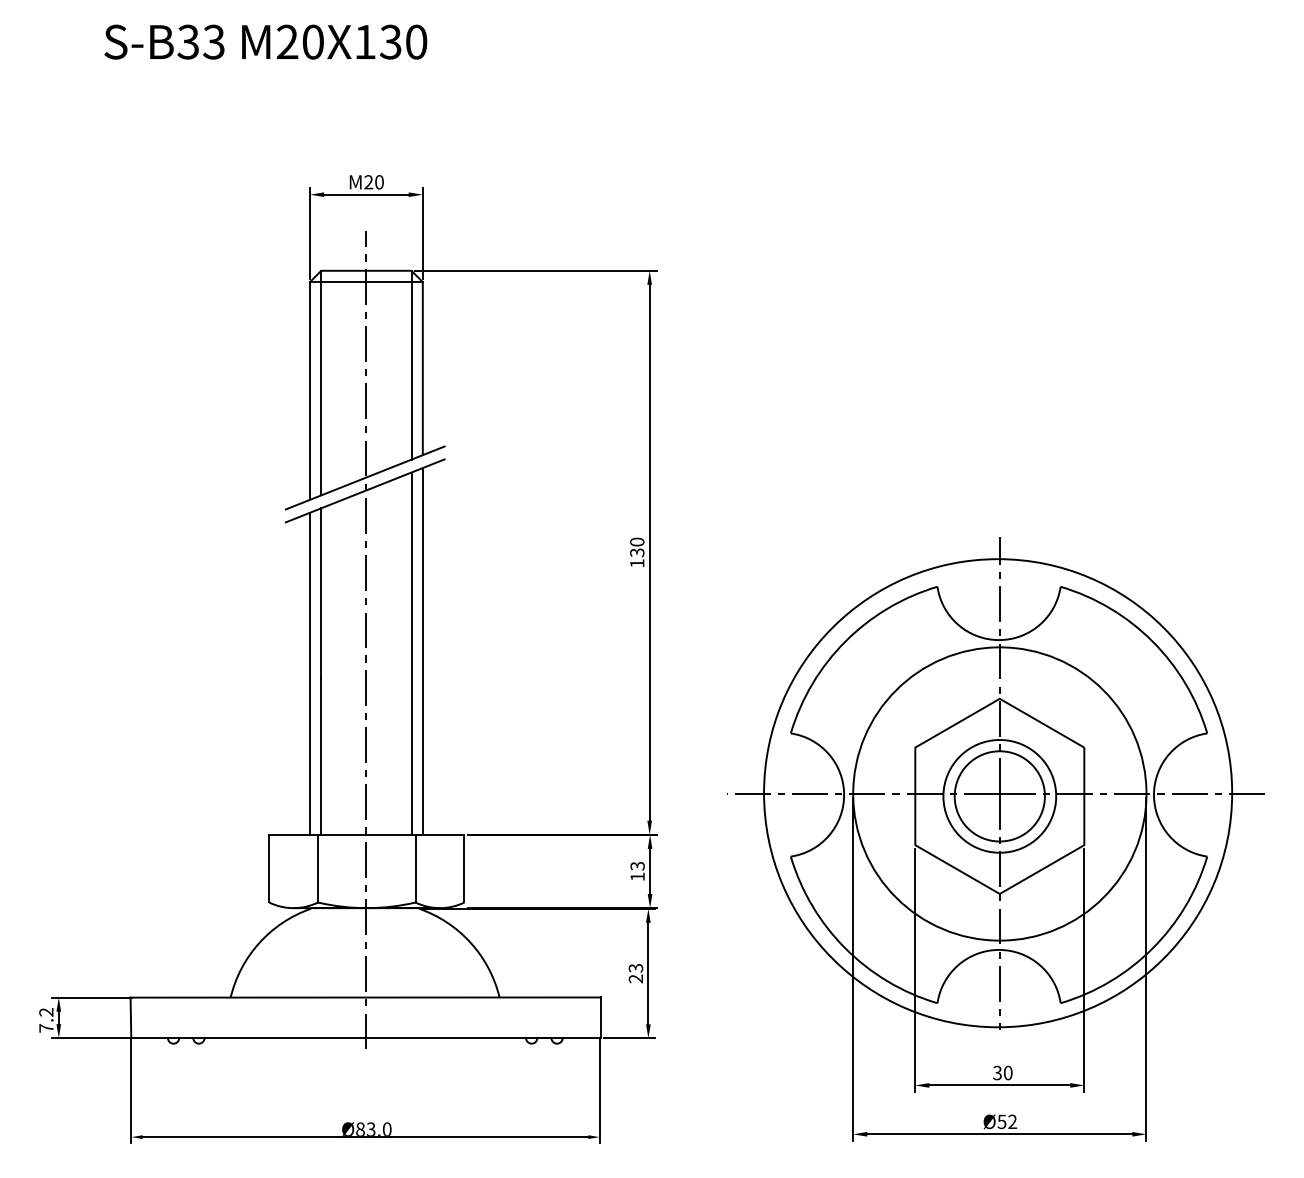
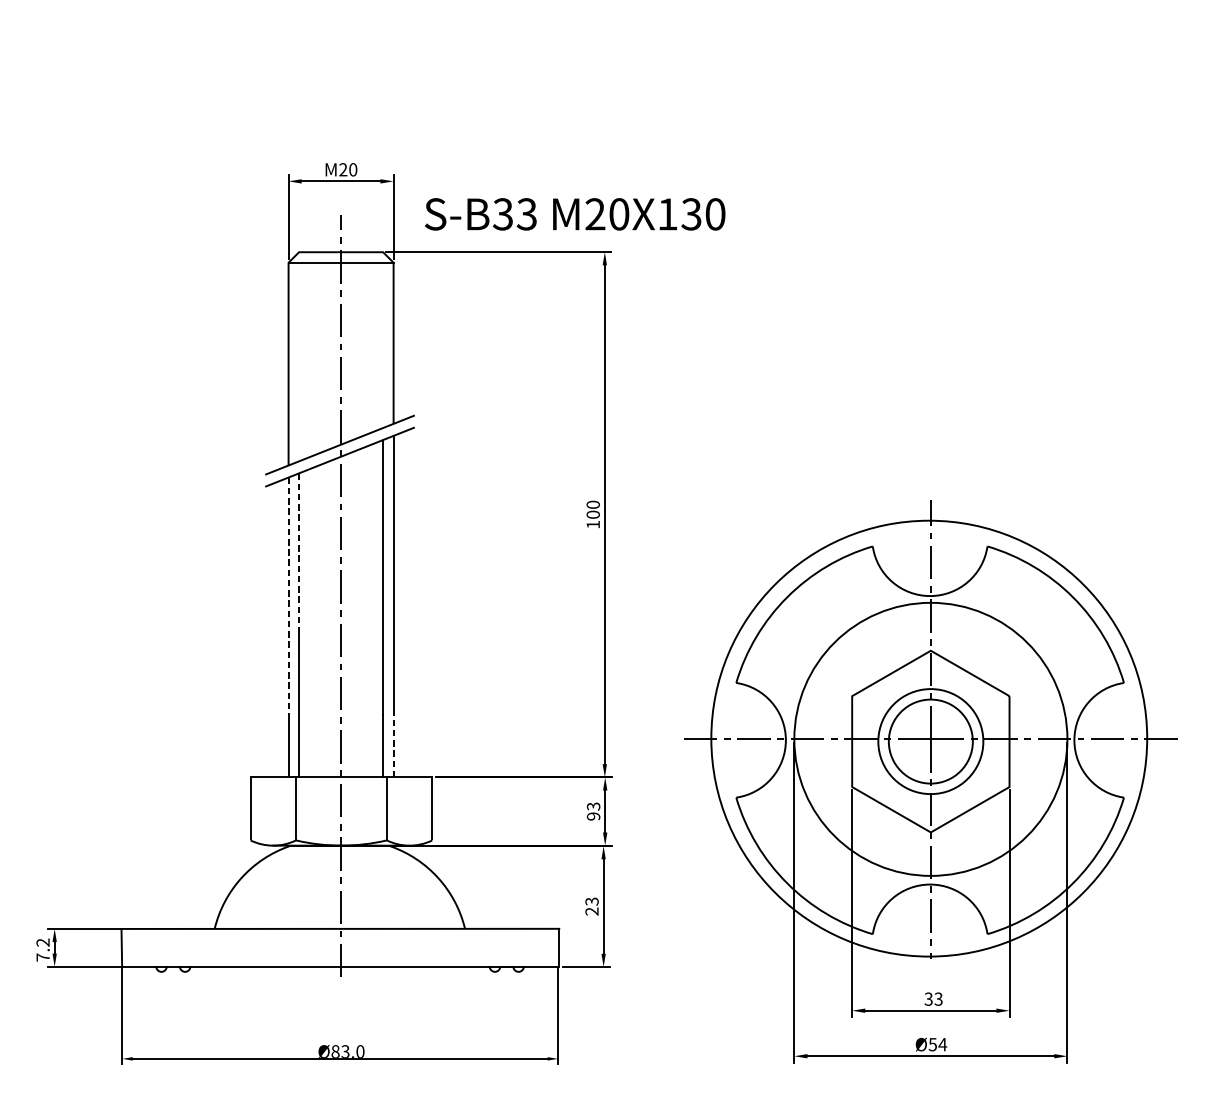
text: (265, 41) -> (574, 213), moved
line: (411, 364) -> (383, 339), removed
line: (321, 382) -> (299, 356), removed
text: (637, 552) -> (593, 514), 130 -> 100
line: (321, 593) -> (299, 552), solid -> dashed
line: (310, 640) -> (289, 596), solid -> dashed
line: (422, 800) -> (393, 745), solid -> dashed
text: (637, 876) -> (593, 816), 13 -> 93
text: (1007, 1073) -> (938, 999), 30 -> 33
text: (1012, 1121) -> (942, 1044), Ø52 -> Ø54

